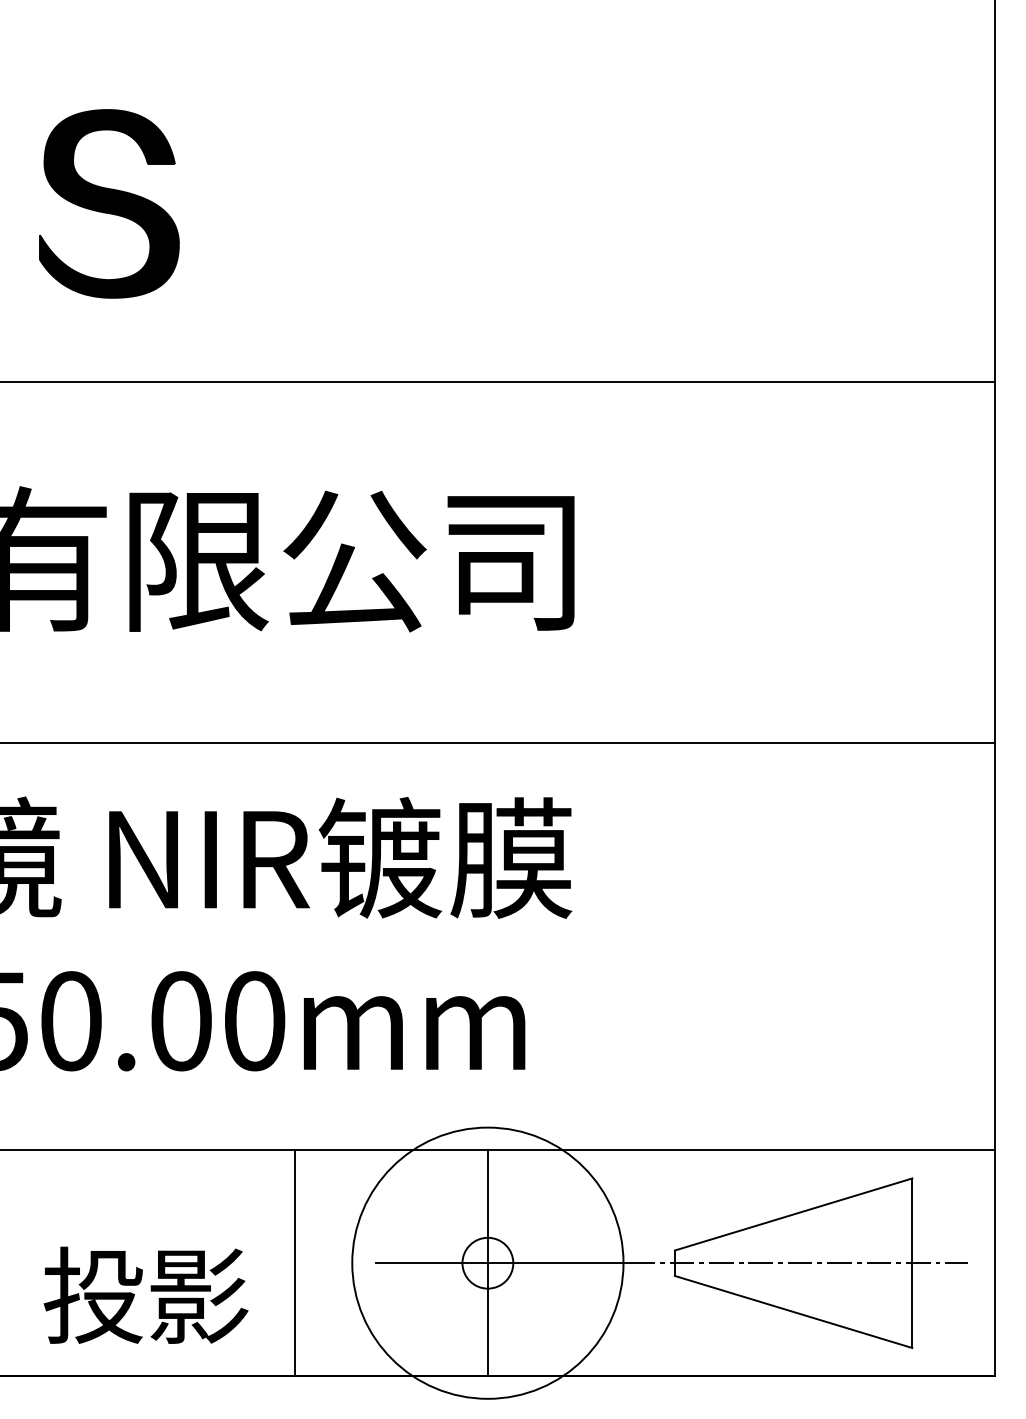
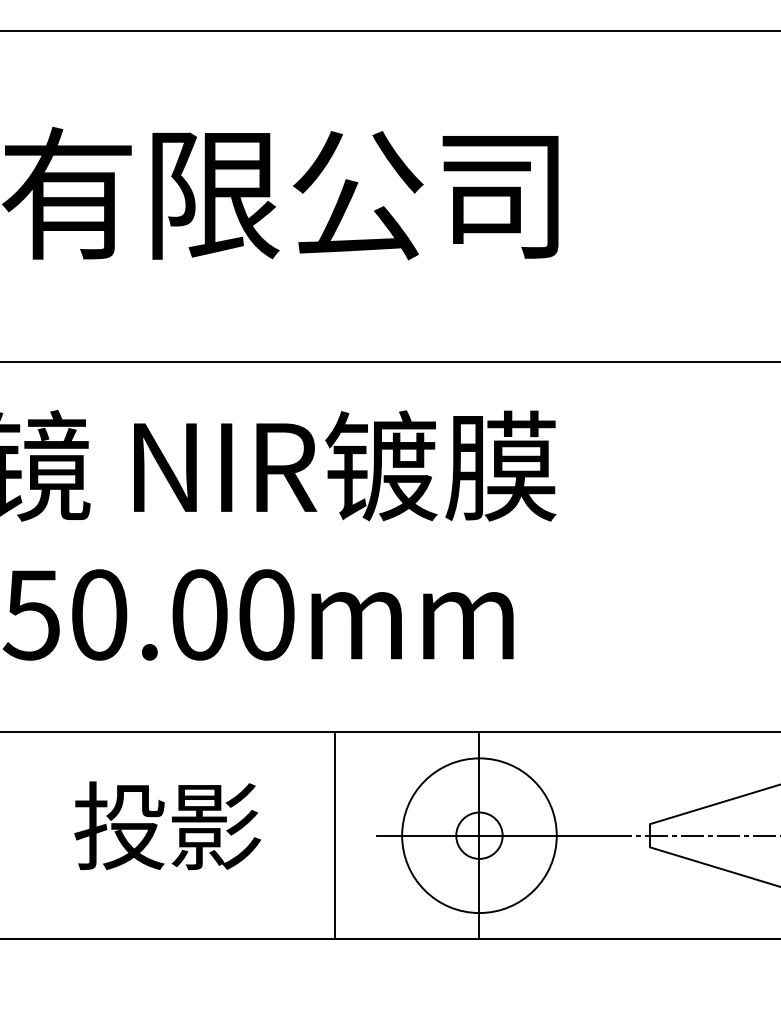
circle: (487, 1262) -> (479, 835), size x0.62
line: (295, 1263) -> (334, 835), moved
text: (145, 1294) -> (167, 825), moved

